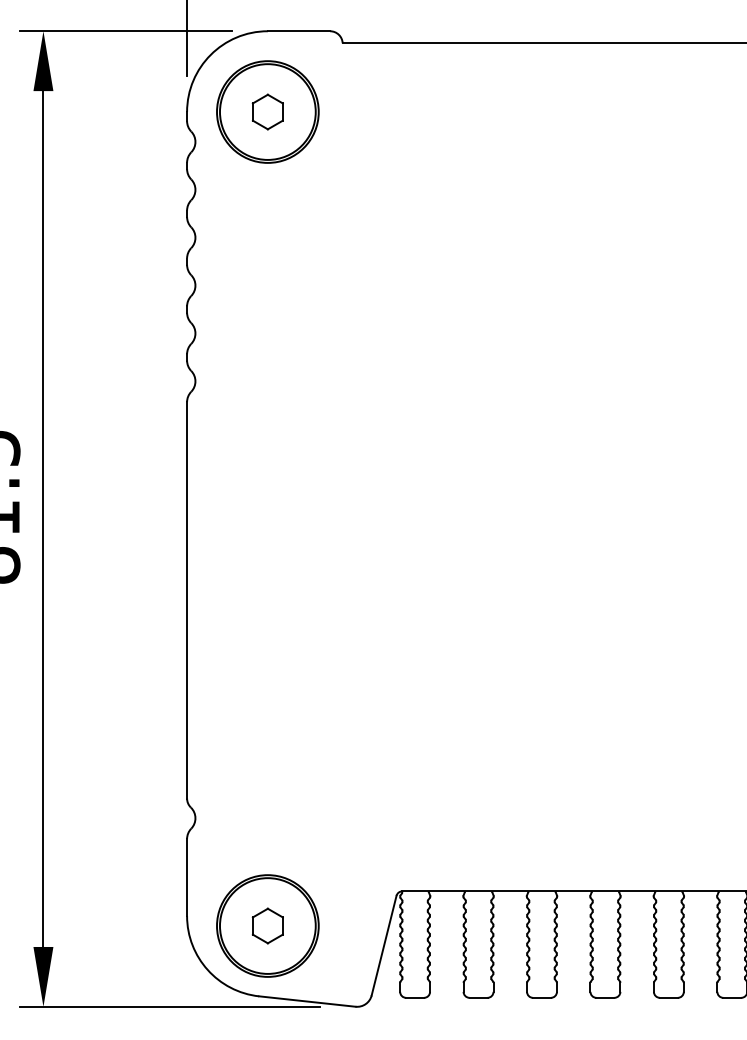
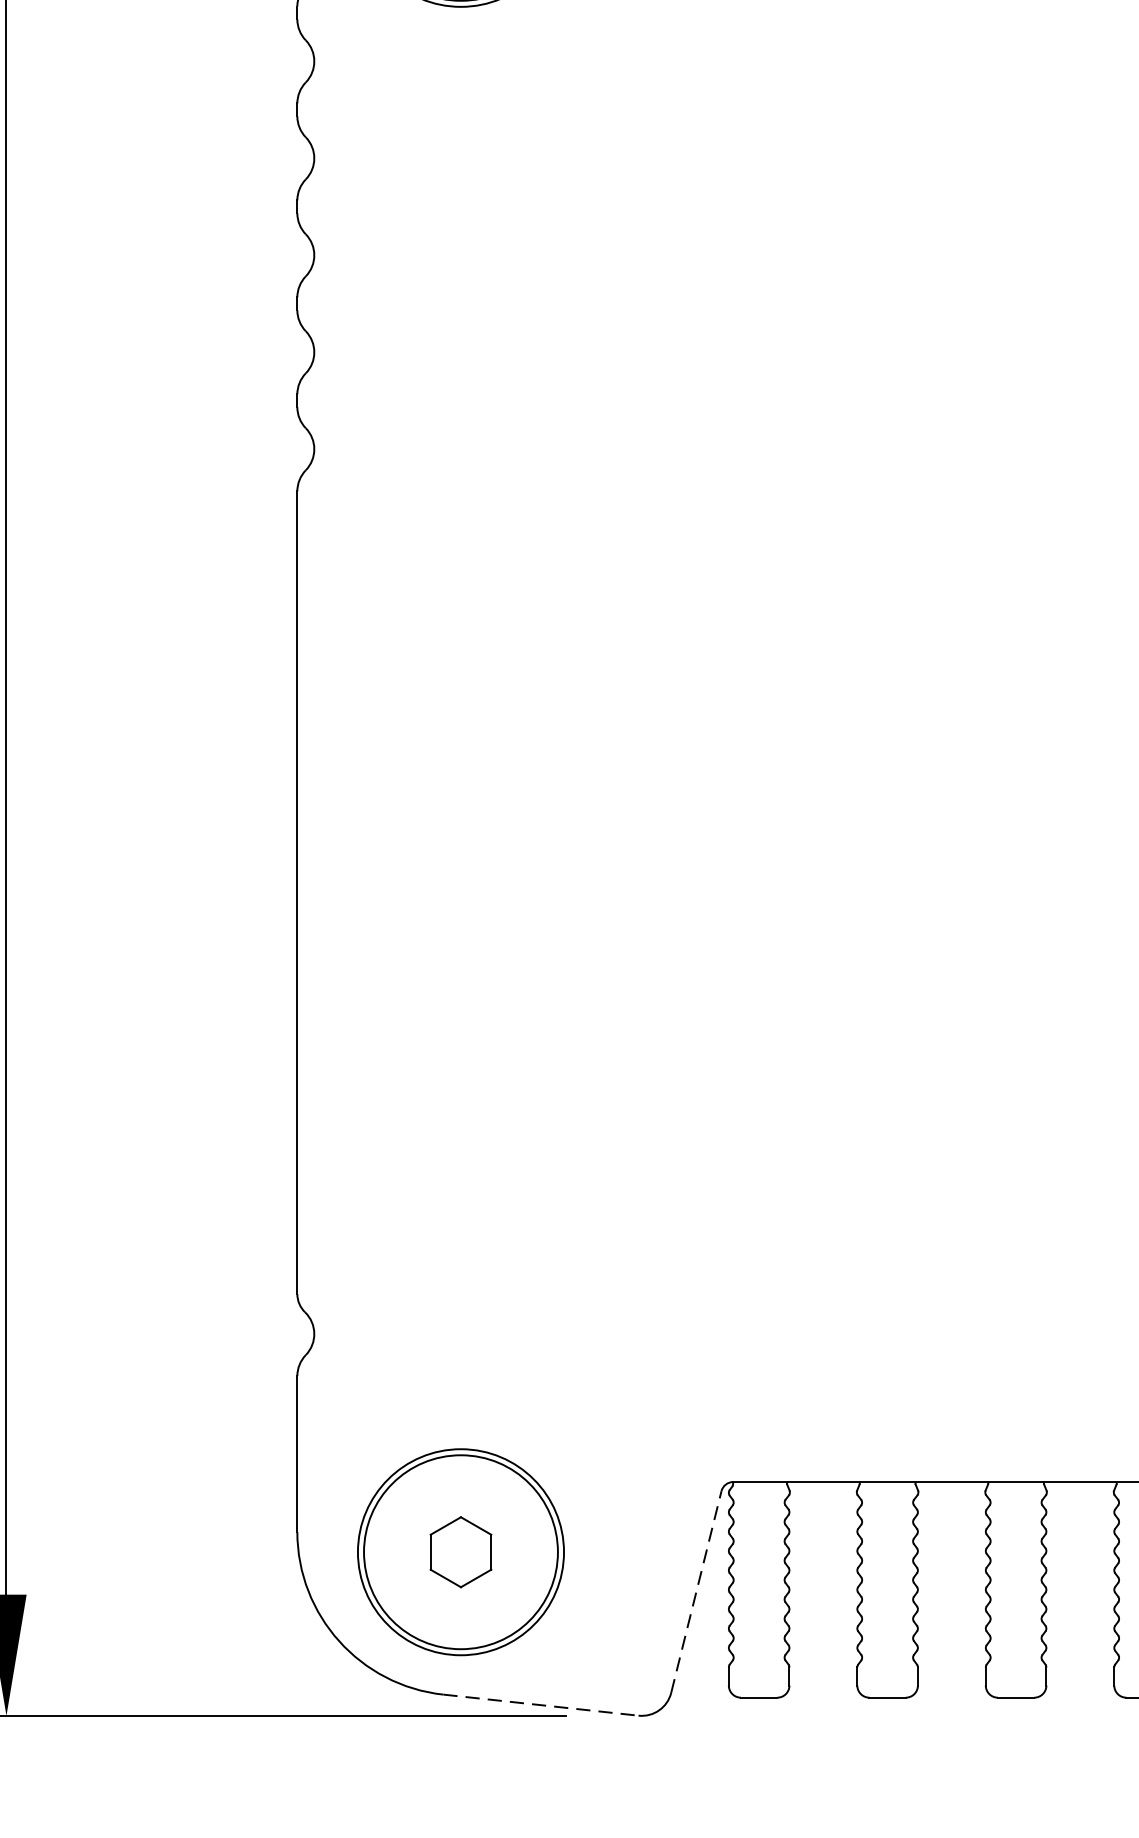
line: (384, 945) -> (697, 1591), solid -> dashed
line: (307, 1001) -> (541, 1705), solid -> dashed

